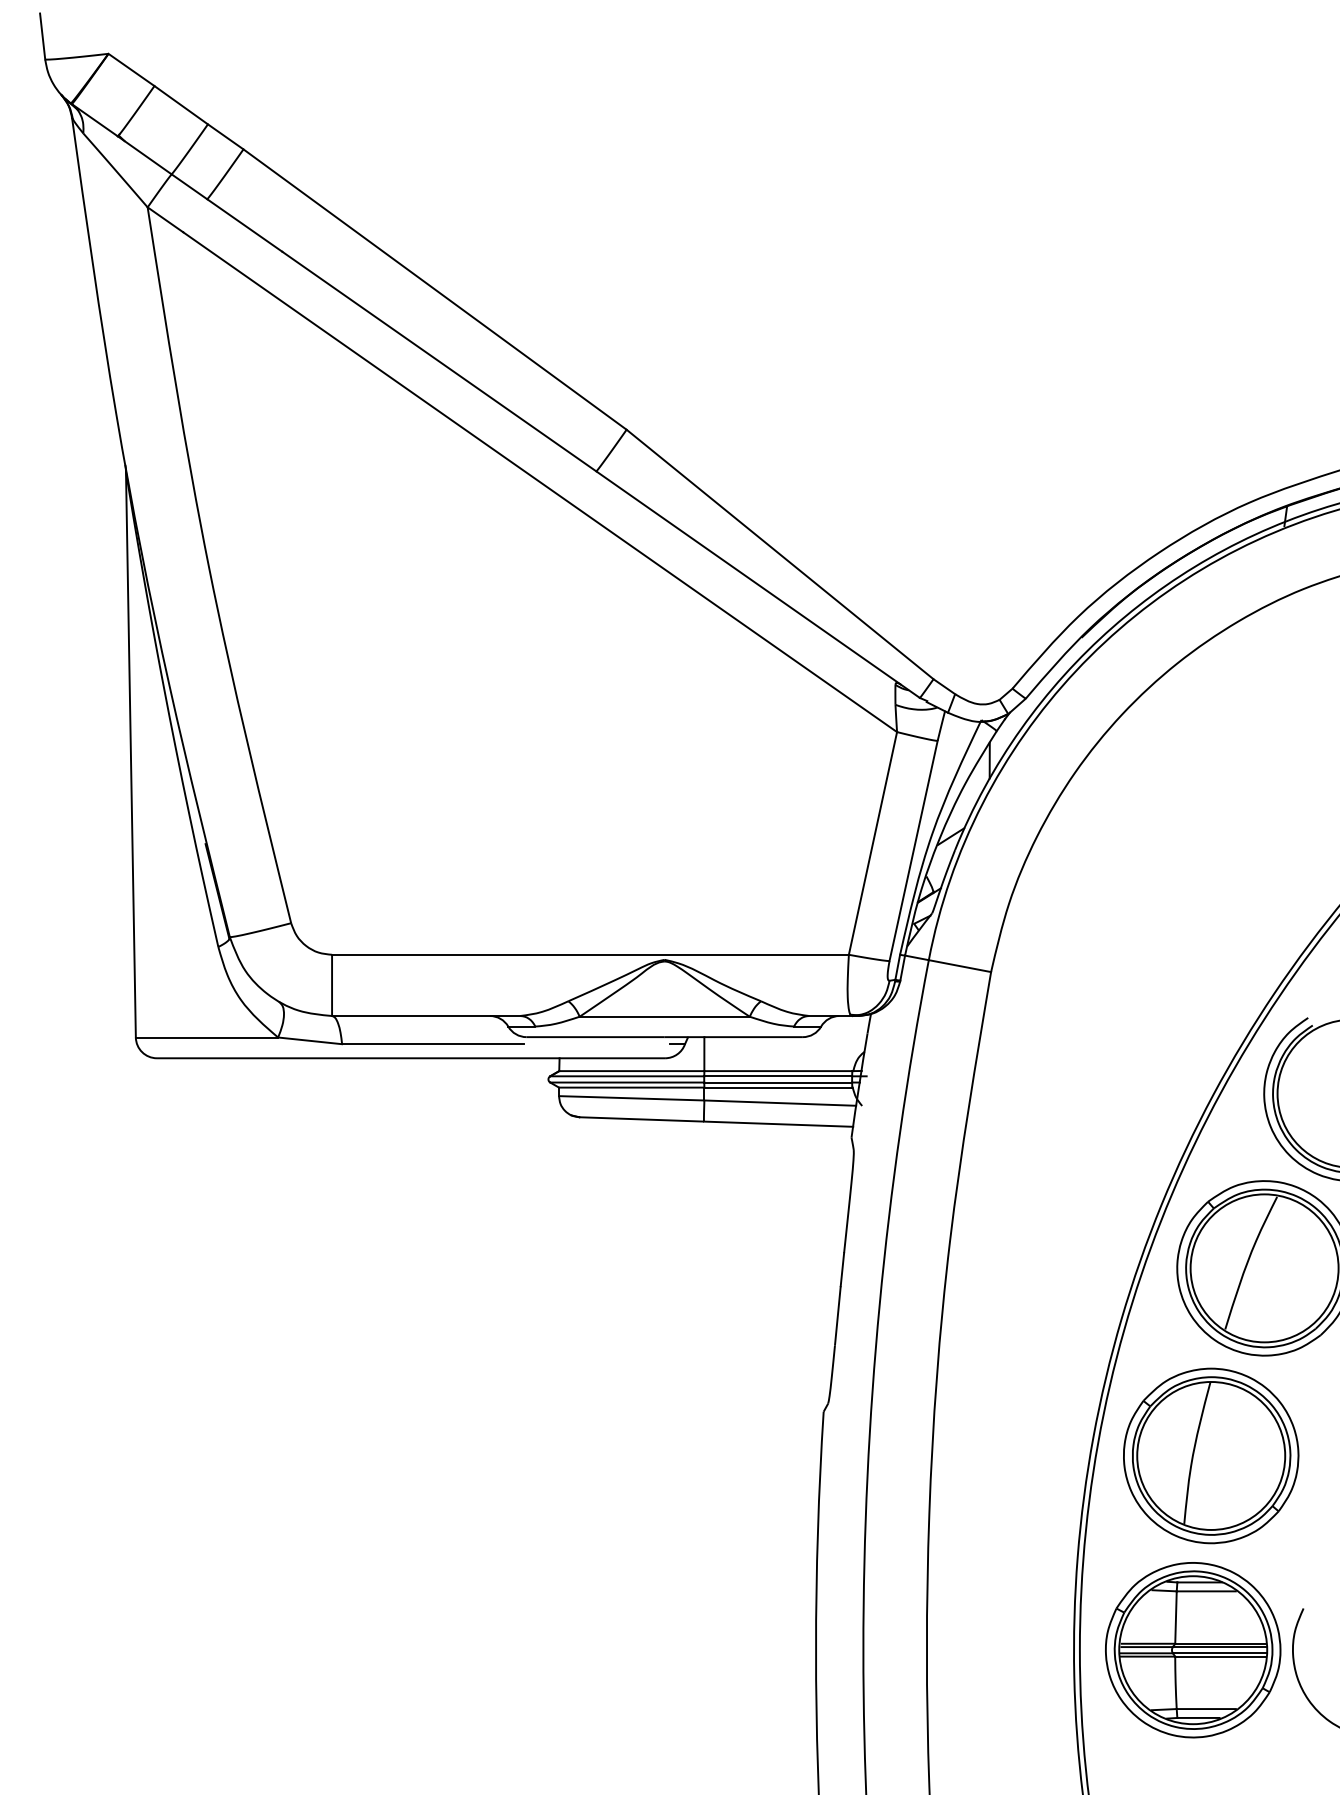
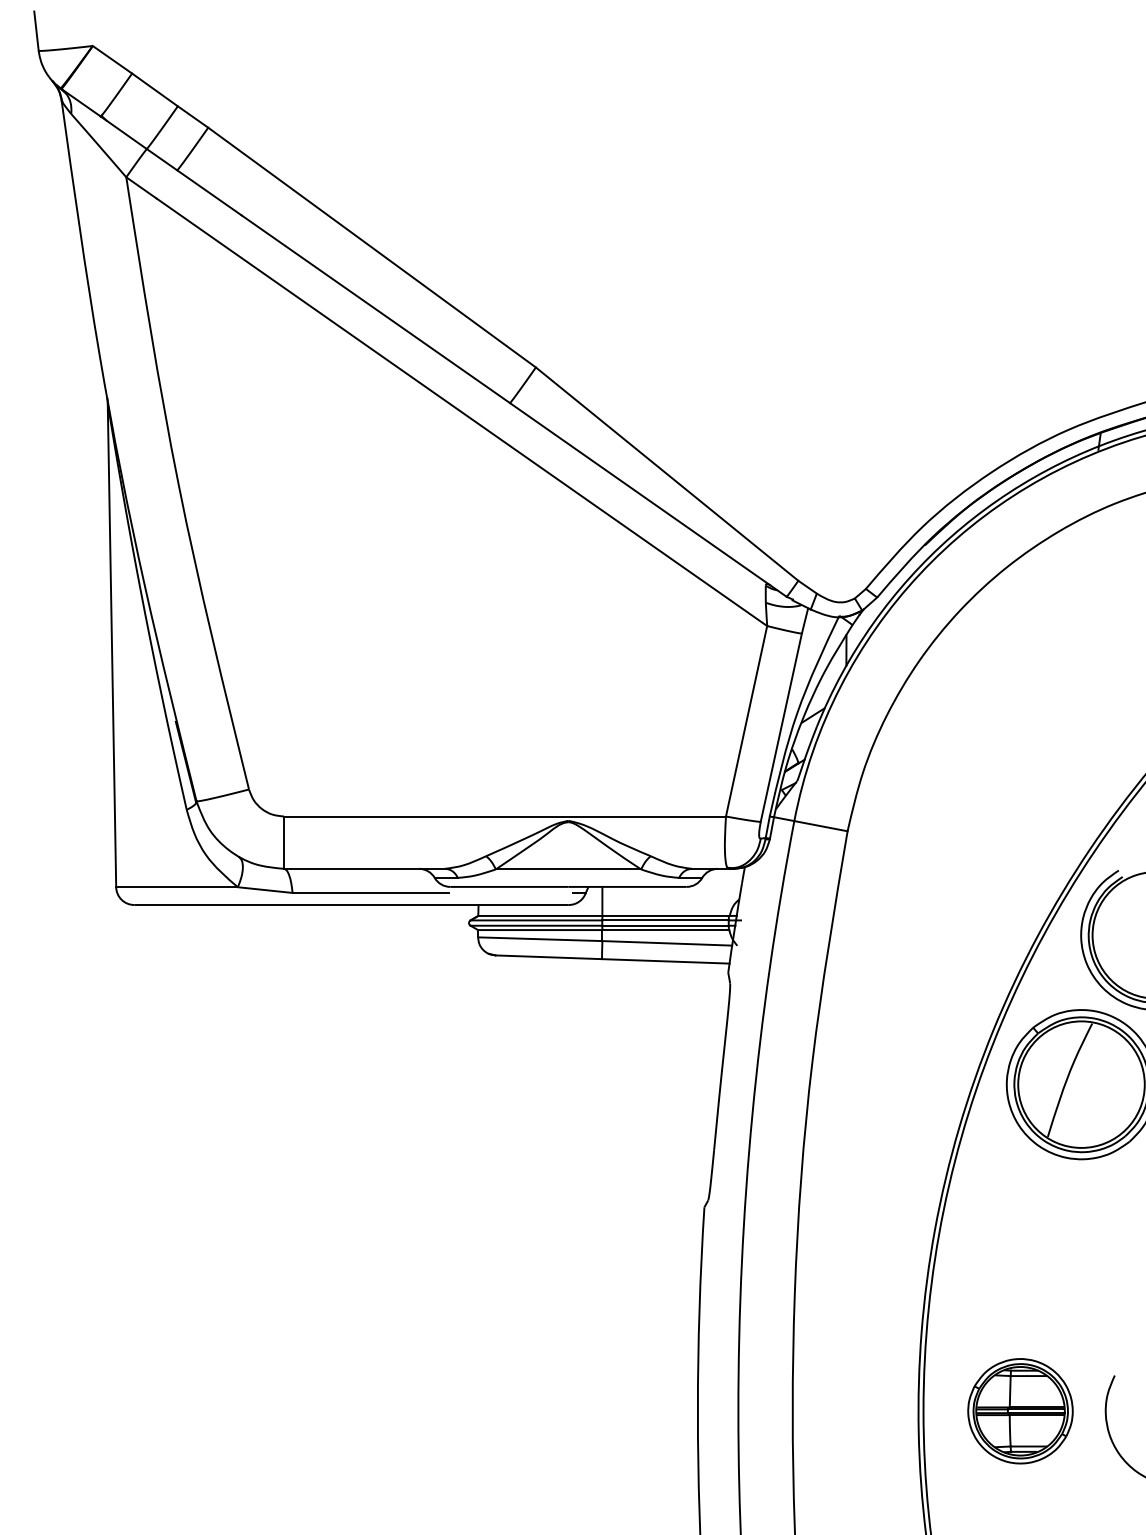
part: (1211, 1455) -> (1036, 1244), removed
part: (1193, 1650) -> (1020, 1411), size x0.7

